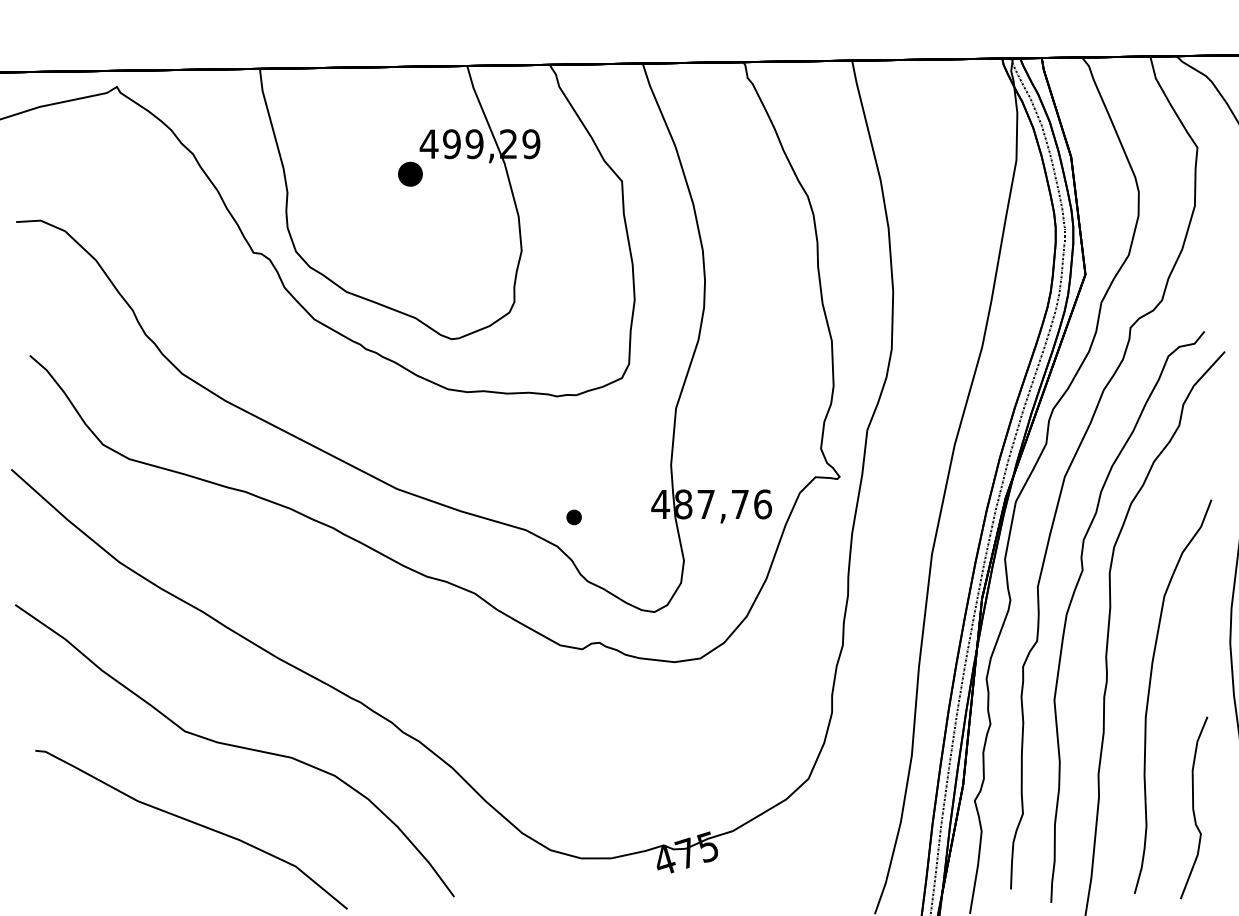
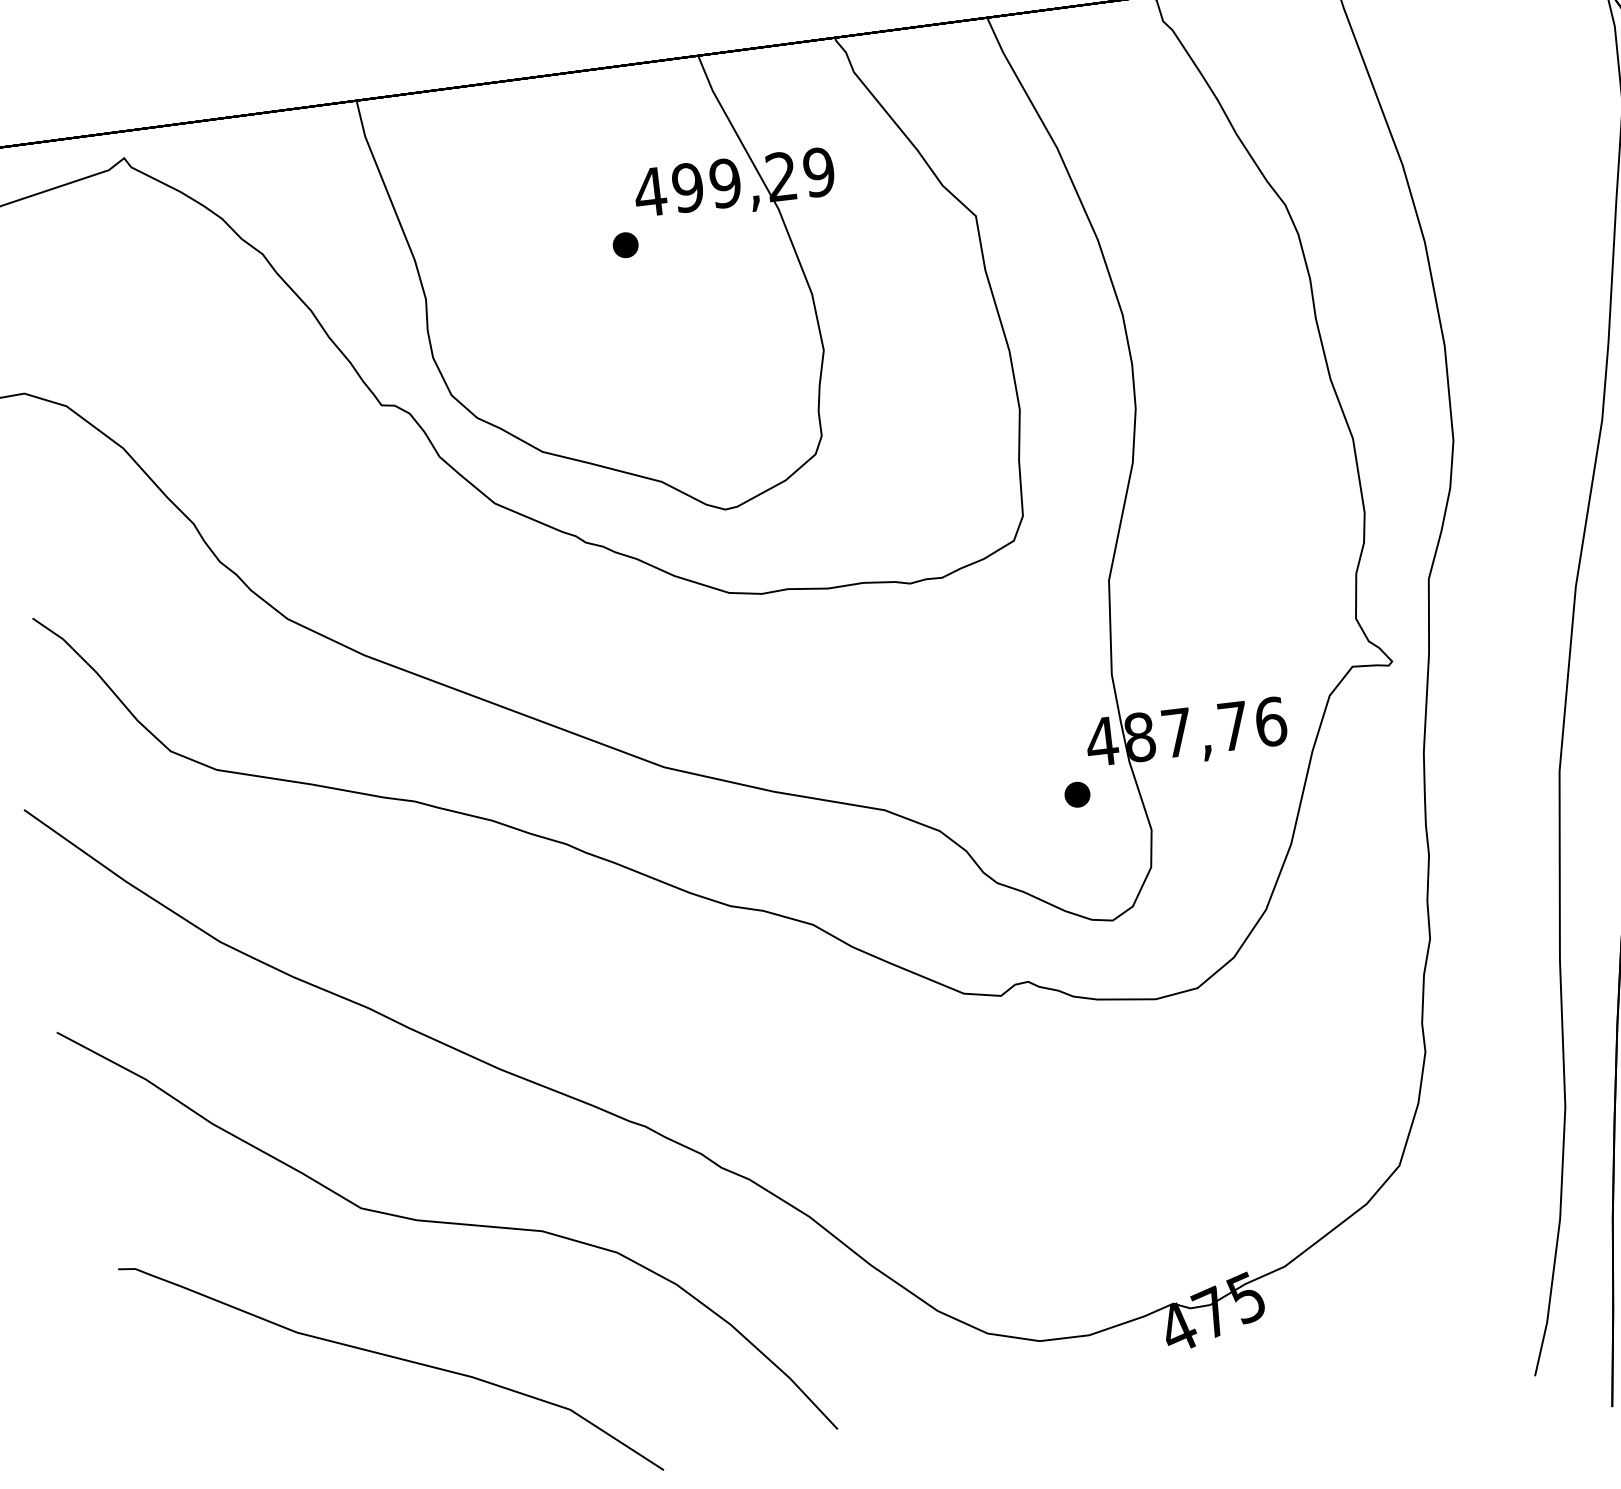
part: (410, 173) -> (625, 244), size x0.62
part: (573, 517) -> (1076, 795), moved

